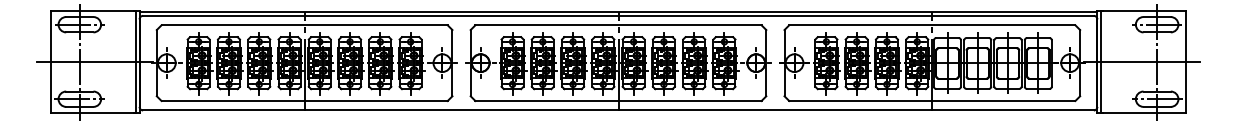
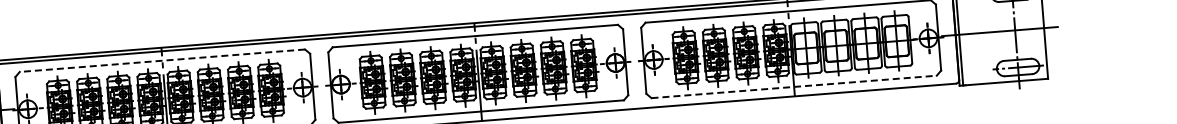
line: (304, 25) -> (162, 60), solid -> dashed
line: (932, 101) -> (794, 87), solid -> dashed

